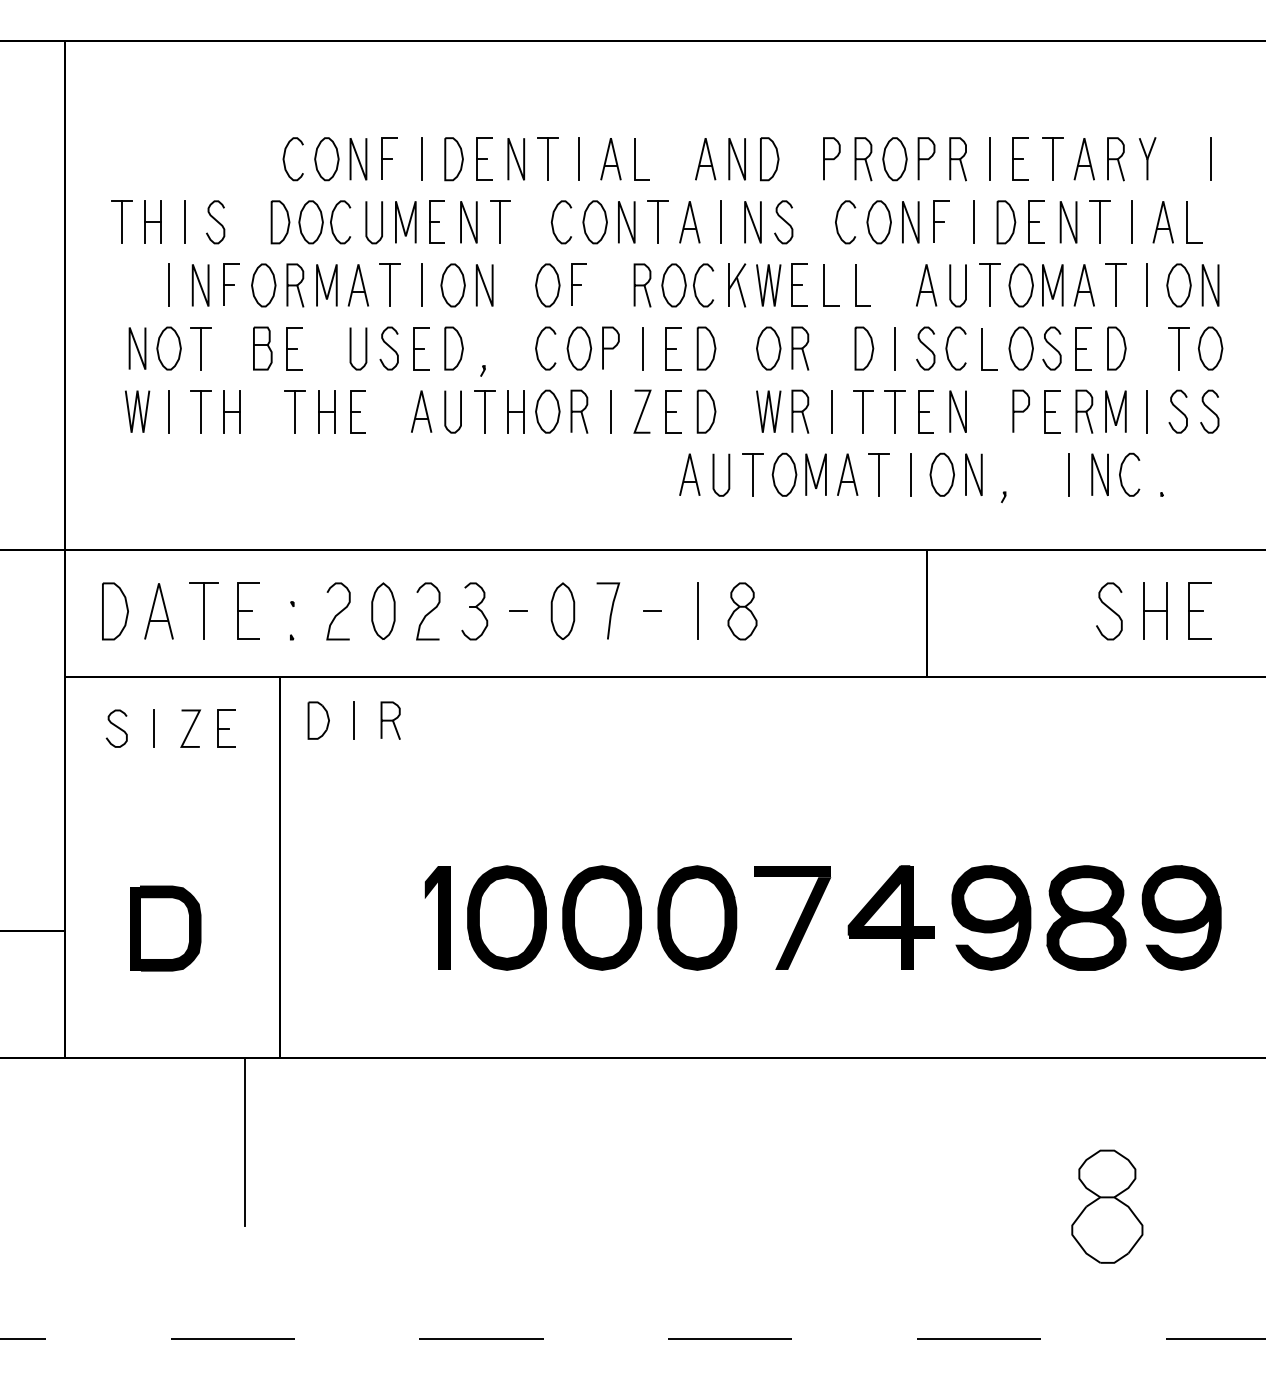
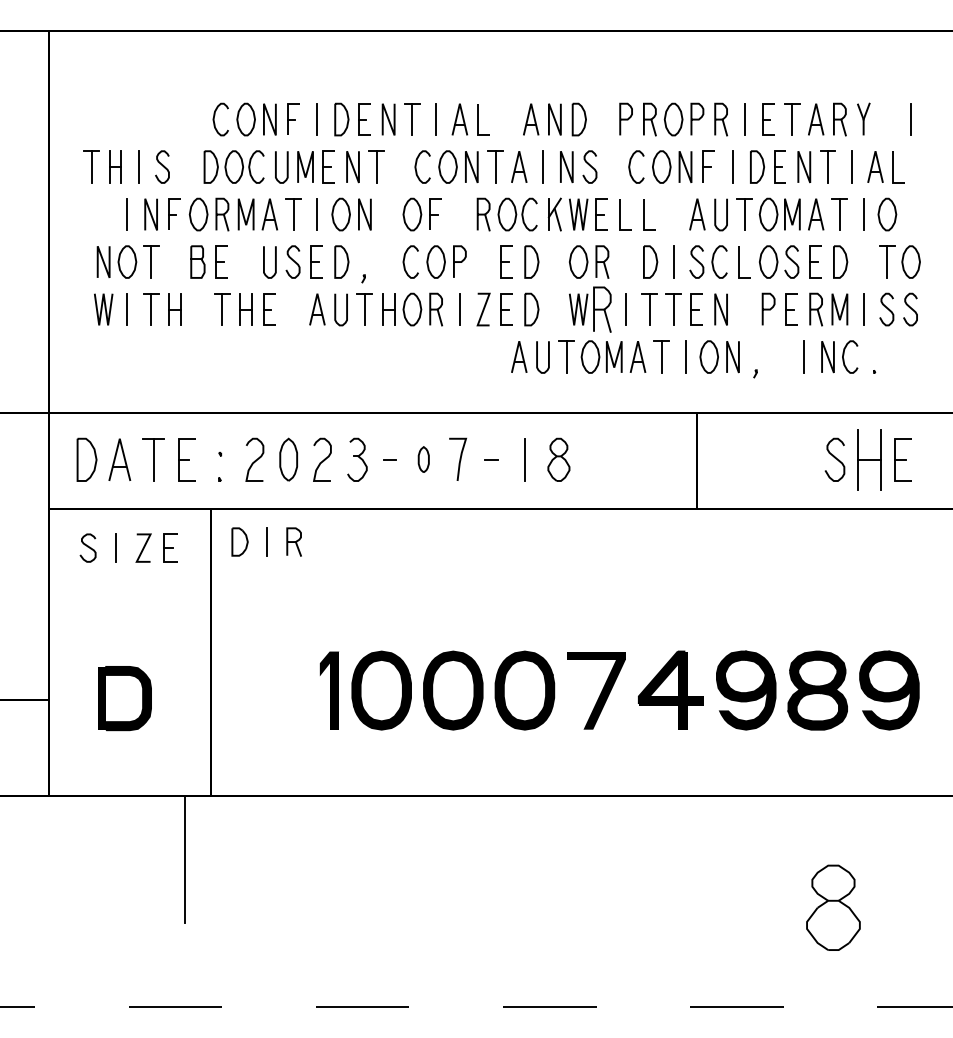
line: (1210, 285) -> (911, 214), removed
line: (642, 348) -> (483, 262), removed
part: (800, 411) -> (602, 309), size x1.4
part: (562, 610) -> (423, 459), size x0.6
part: (1155, 610) -> (869, 459), size x1.4

